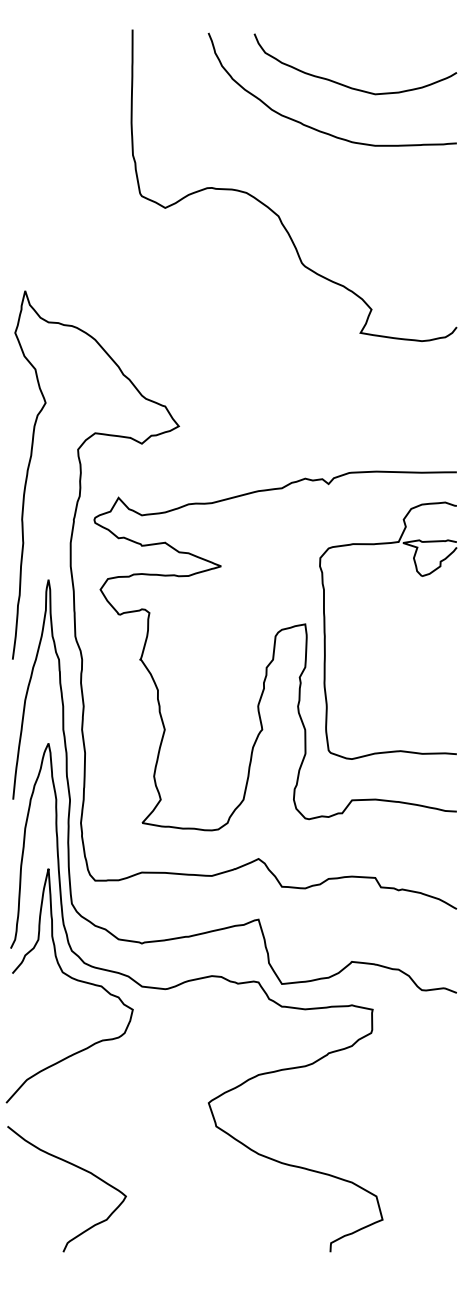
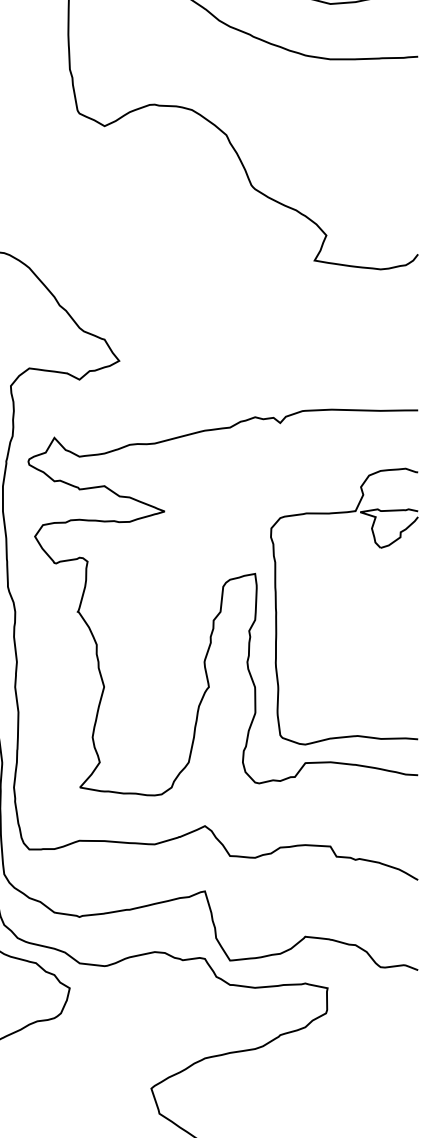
part: (420, 576) -> (379, 548), moved

